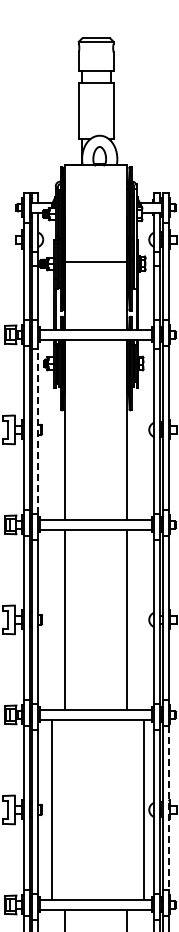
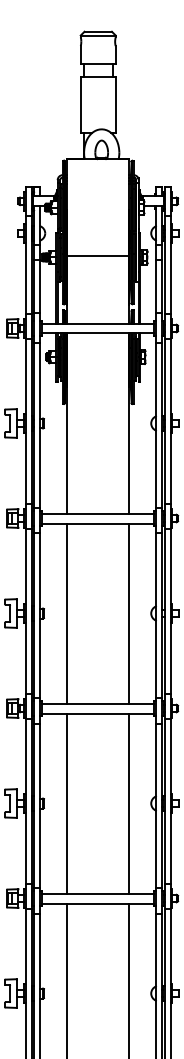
line: (38, 430) -> (40, 424), dashed -> solid
line: (168, 807) -> (170, 801), dashed -> solid
line: (52, 809) -> (67, 803), moved
line: (144, 809) -> (129, 803), moved

